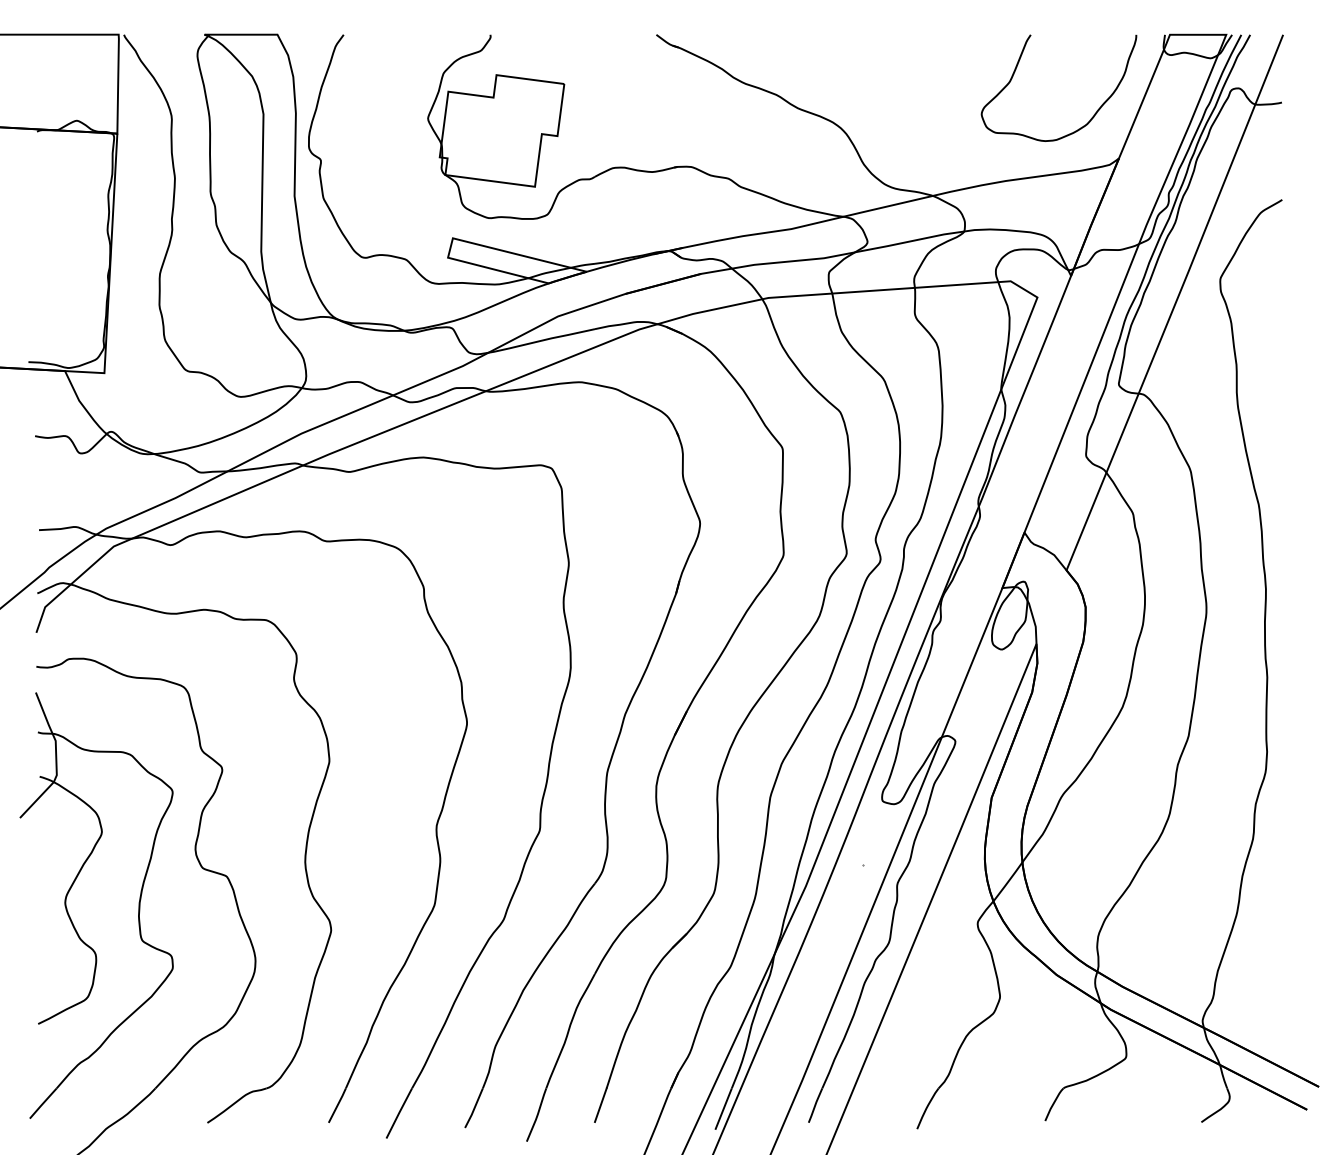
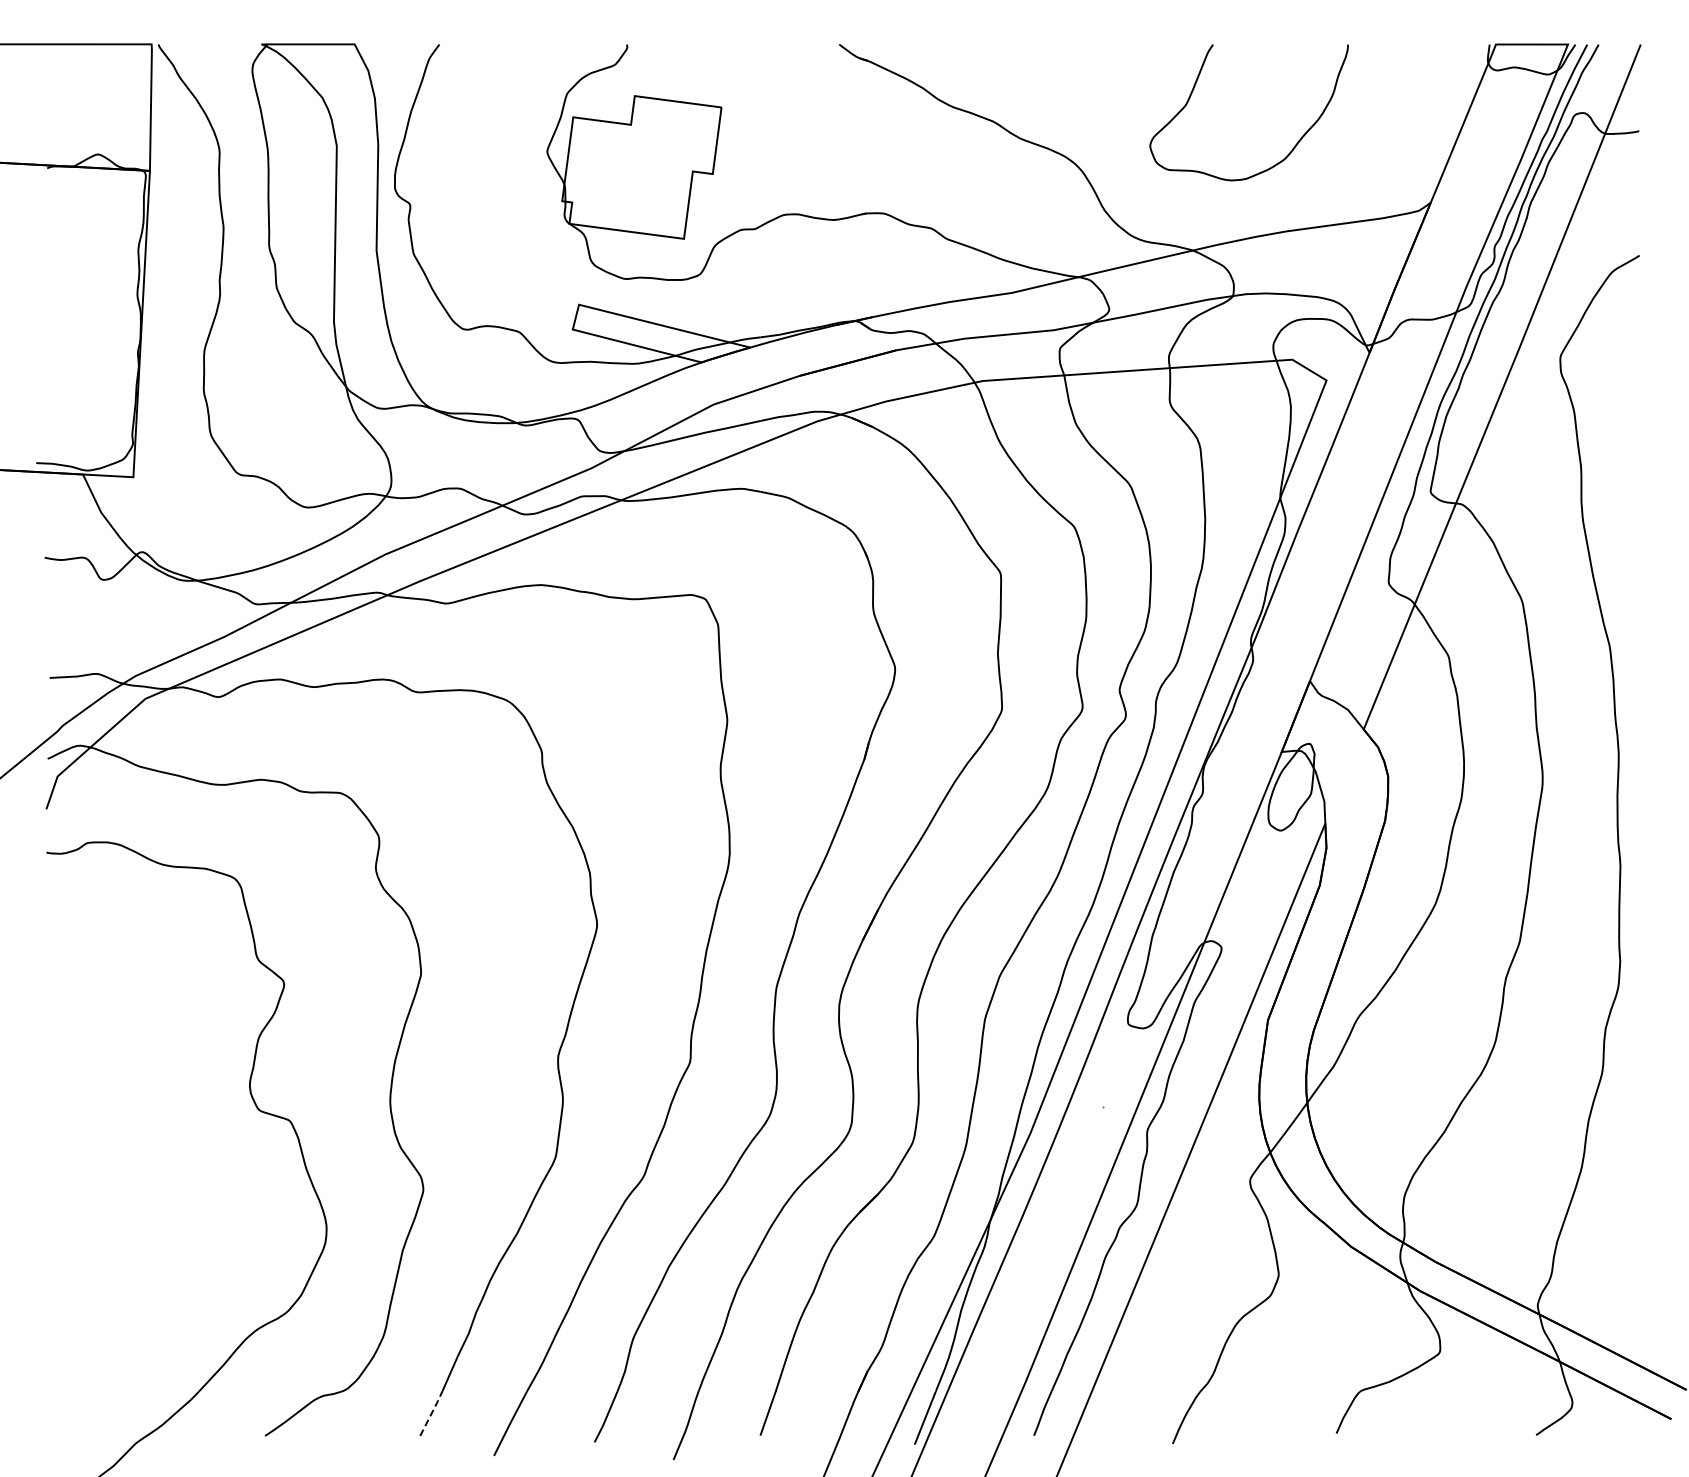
curve: (1094, 113) -> (1294, 145), moved
part: (70, 916) -> (89, 1171), removed
line: (338, 1104) -> (432, 1412), solid -> dashed

